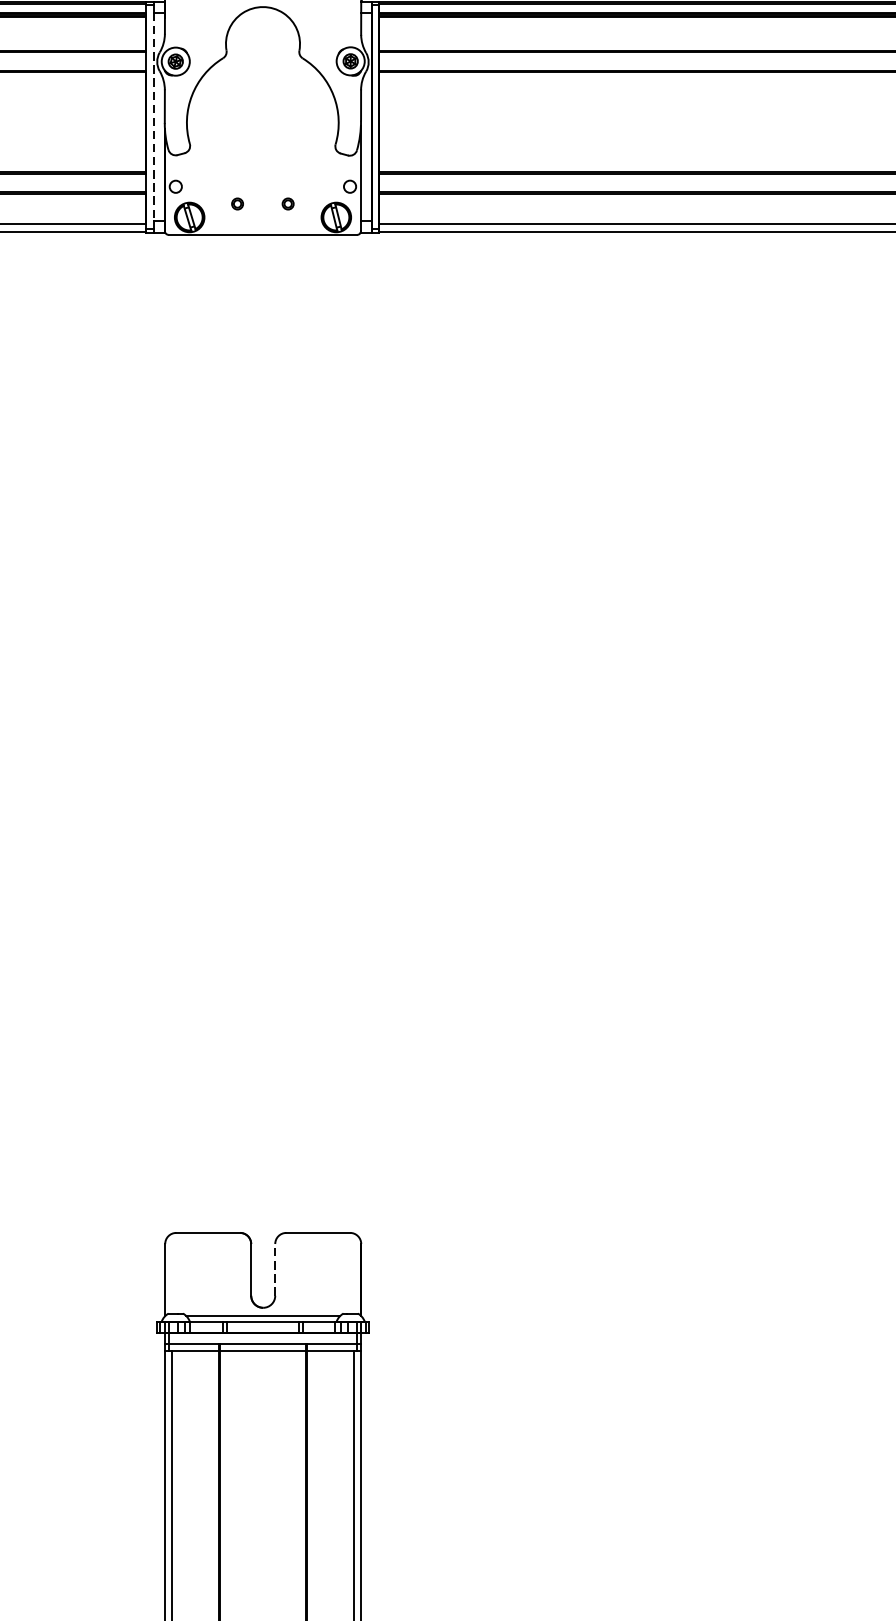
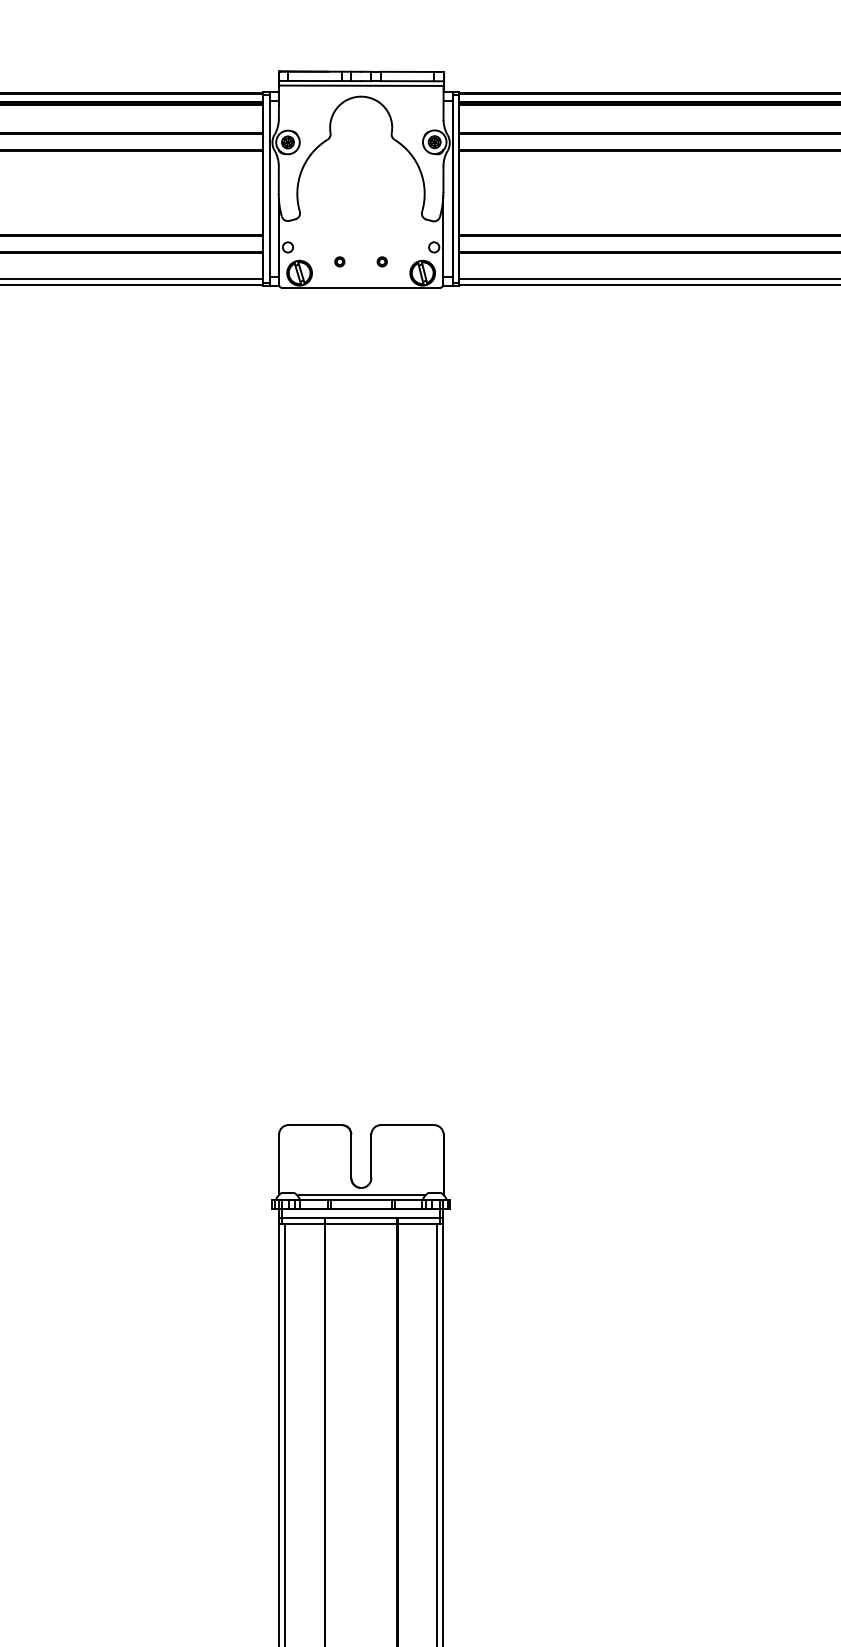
line: (153, 117) -> (269, 189), dashed -> solid
line: (275, 1270) -> (371, 1156), dashed -> solid

